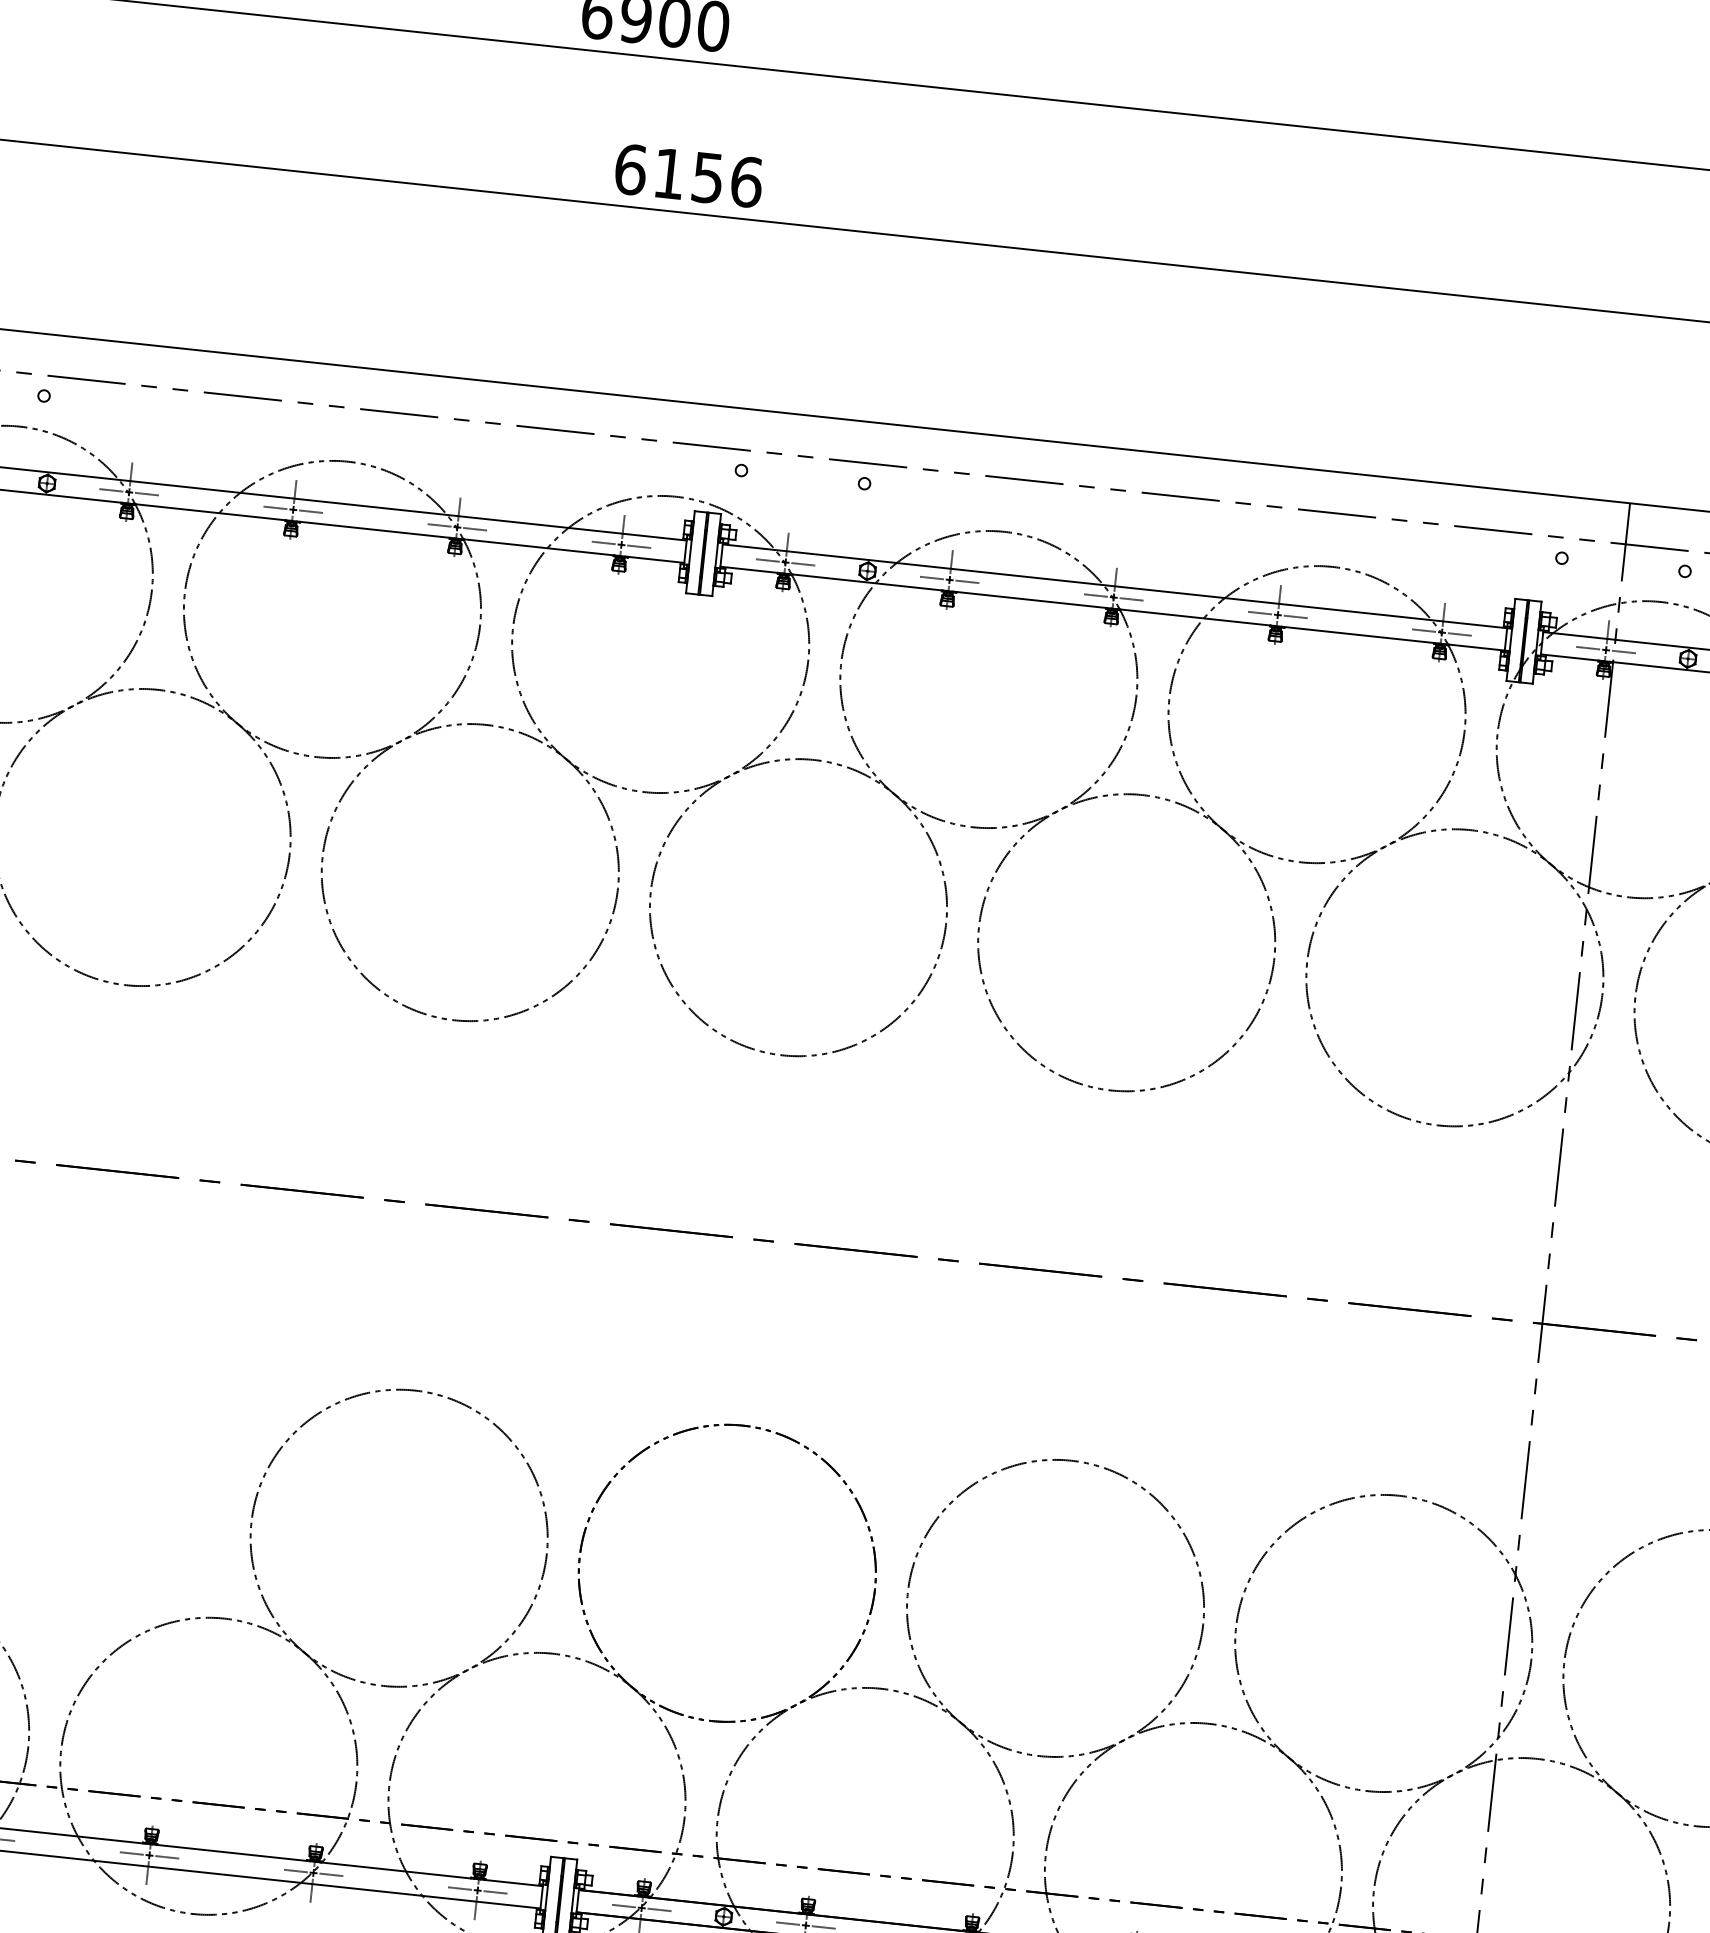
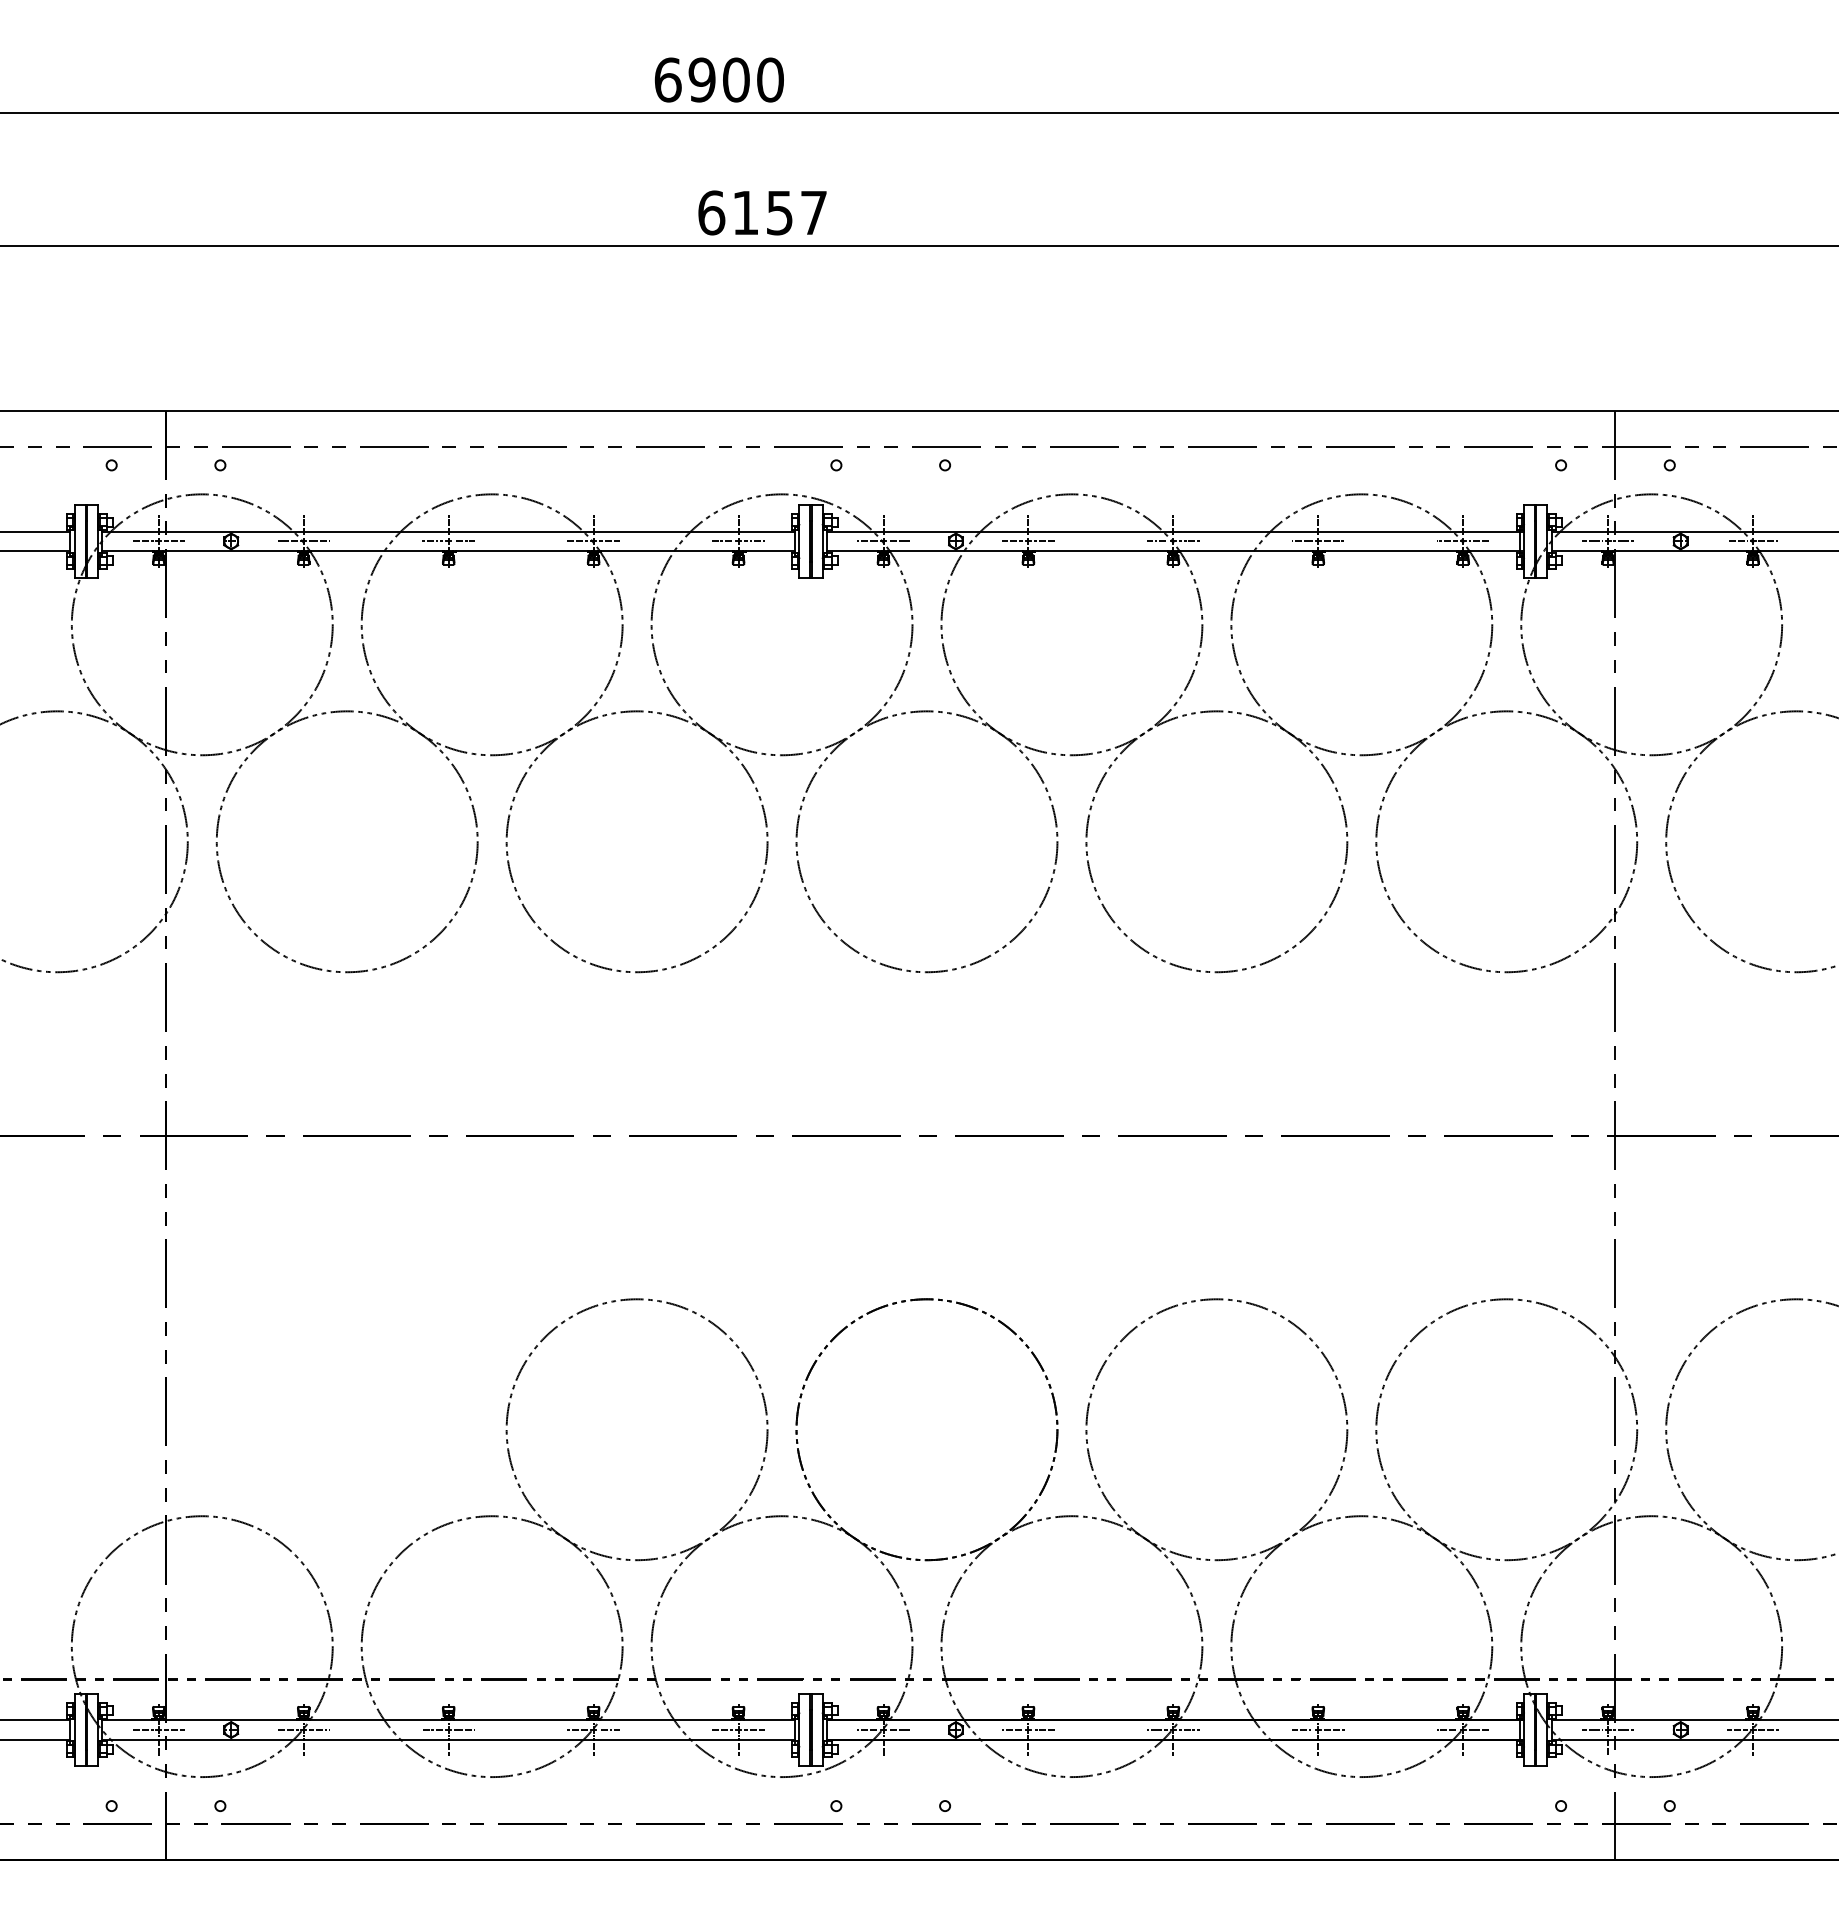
text: (746, 181) -> (813, 212), 6156 -> 6157

